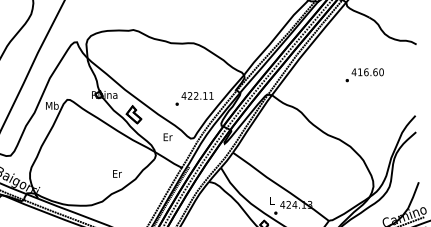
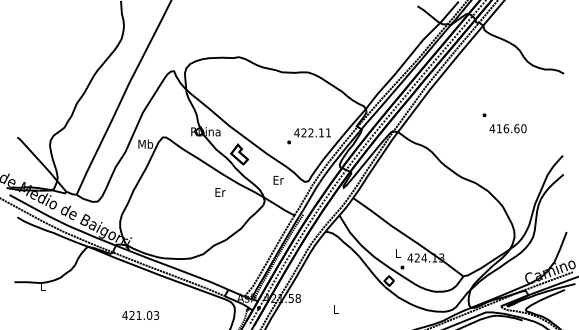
text: (367, 72) -> (507, 128), moved
text: (117, 173) -> (220, 192), moved

